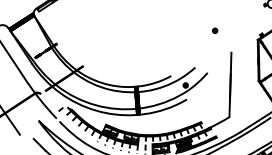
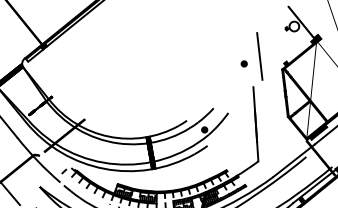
line: (239, 26) -> (259, 56), added
part: (214, 30) -> (243, 63), moved

